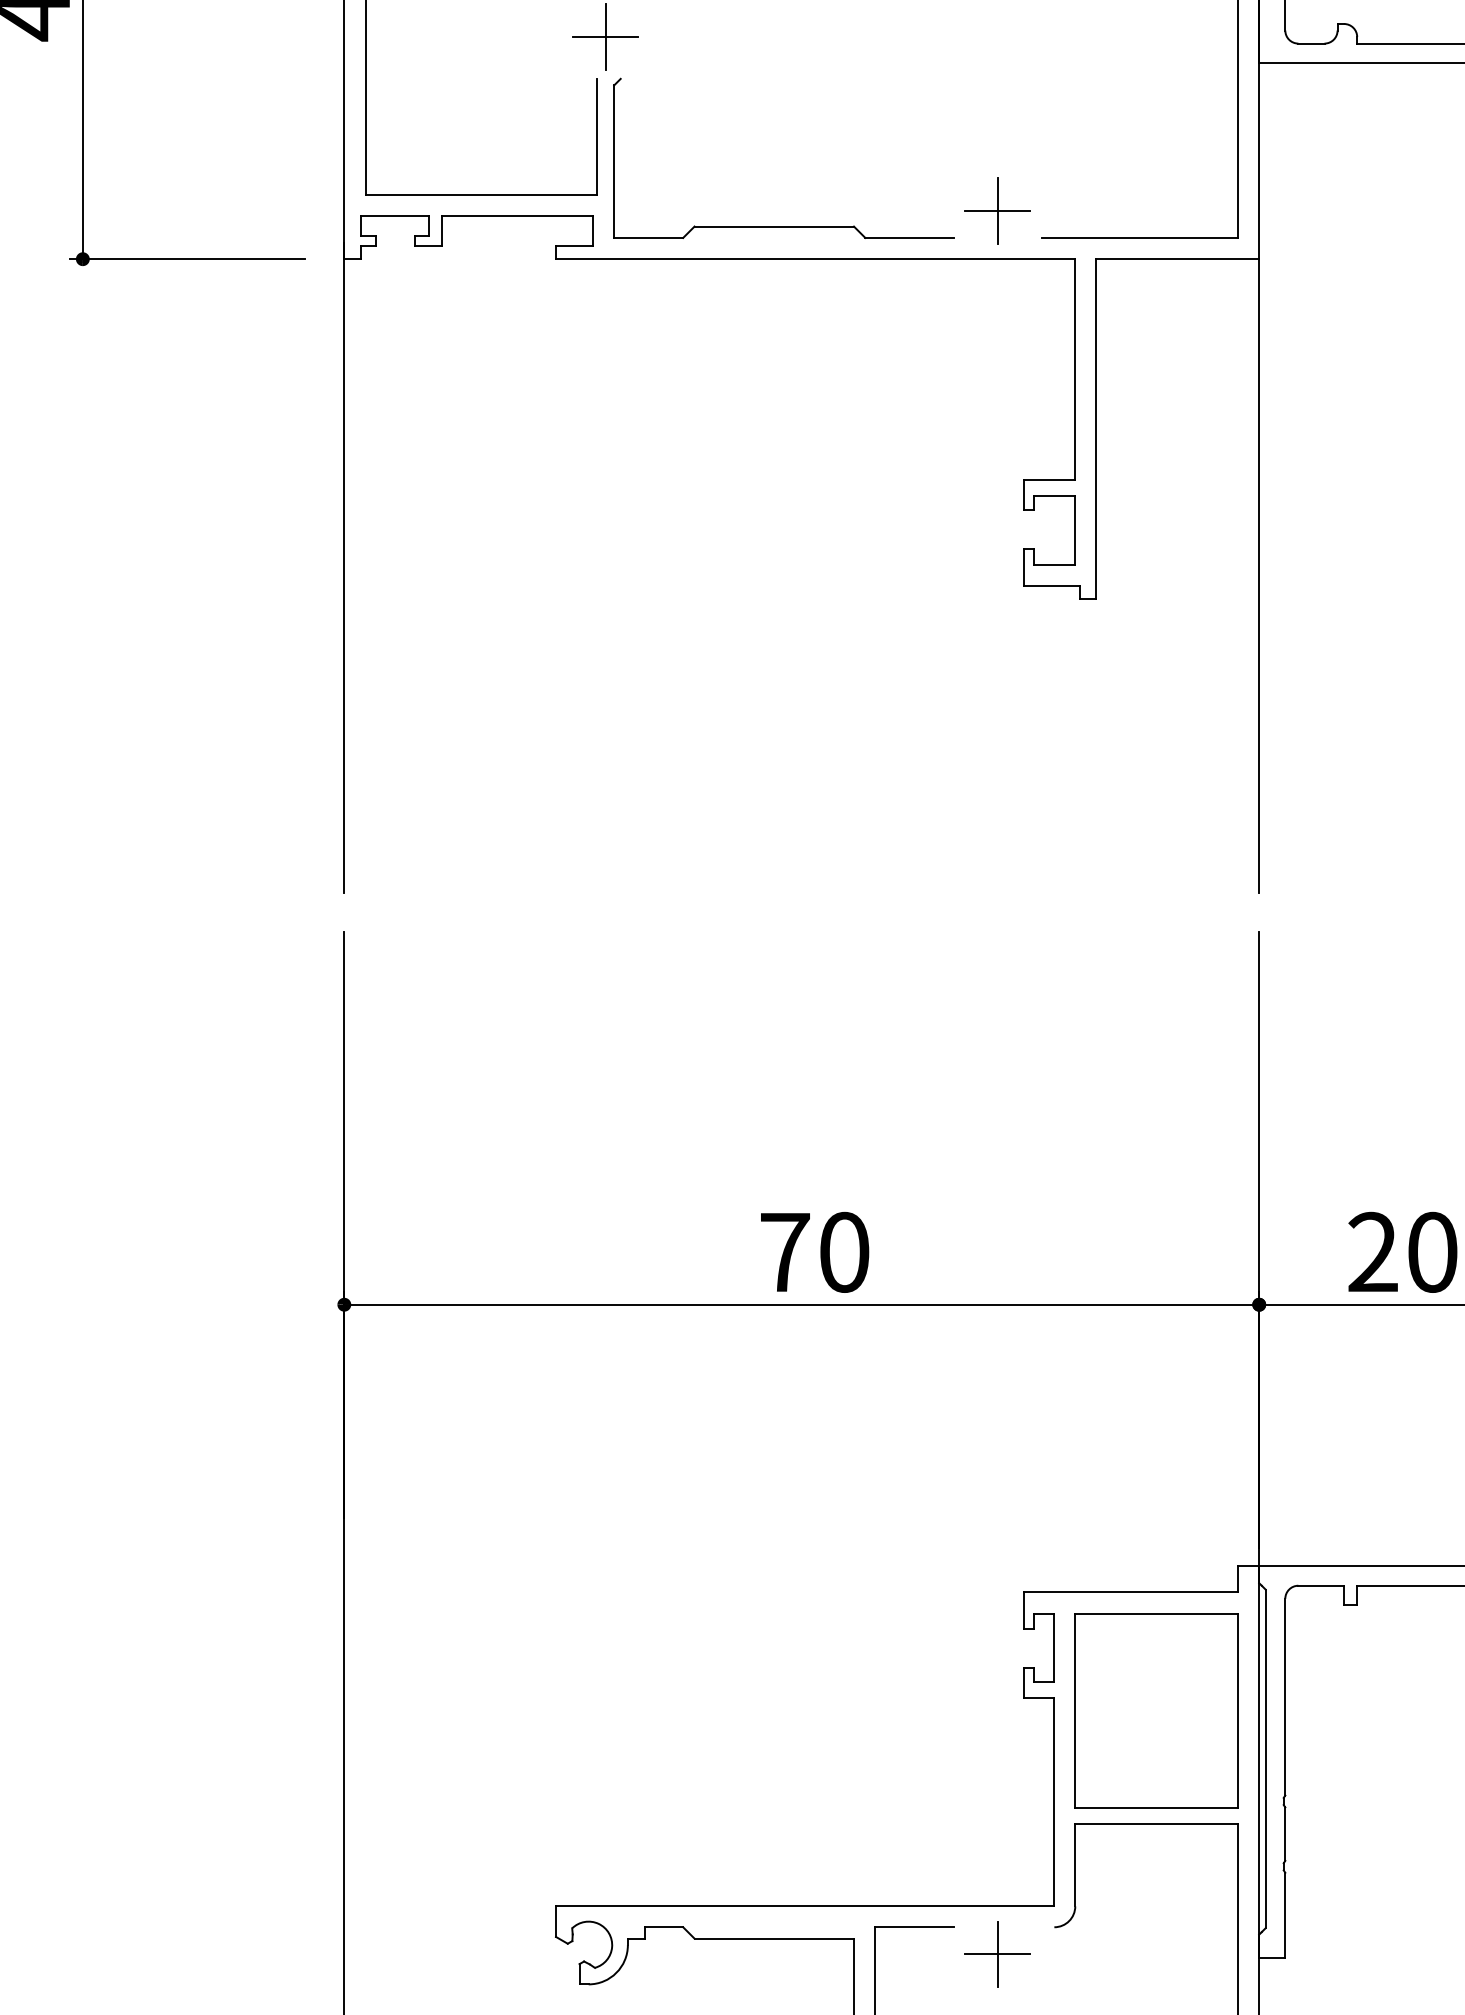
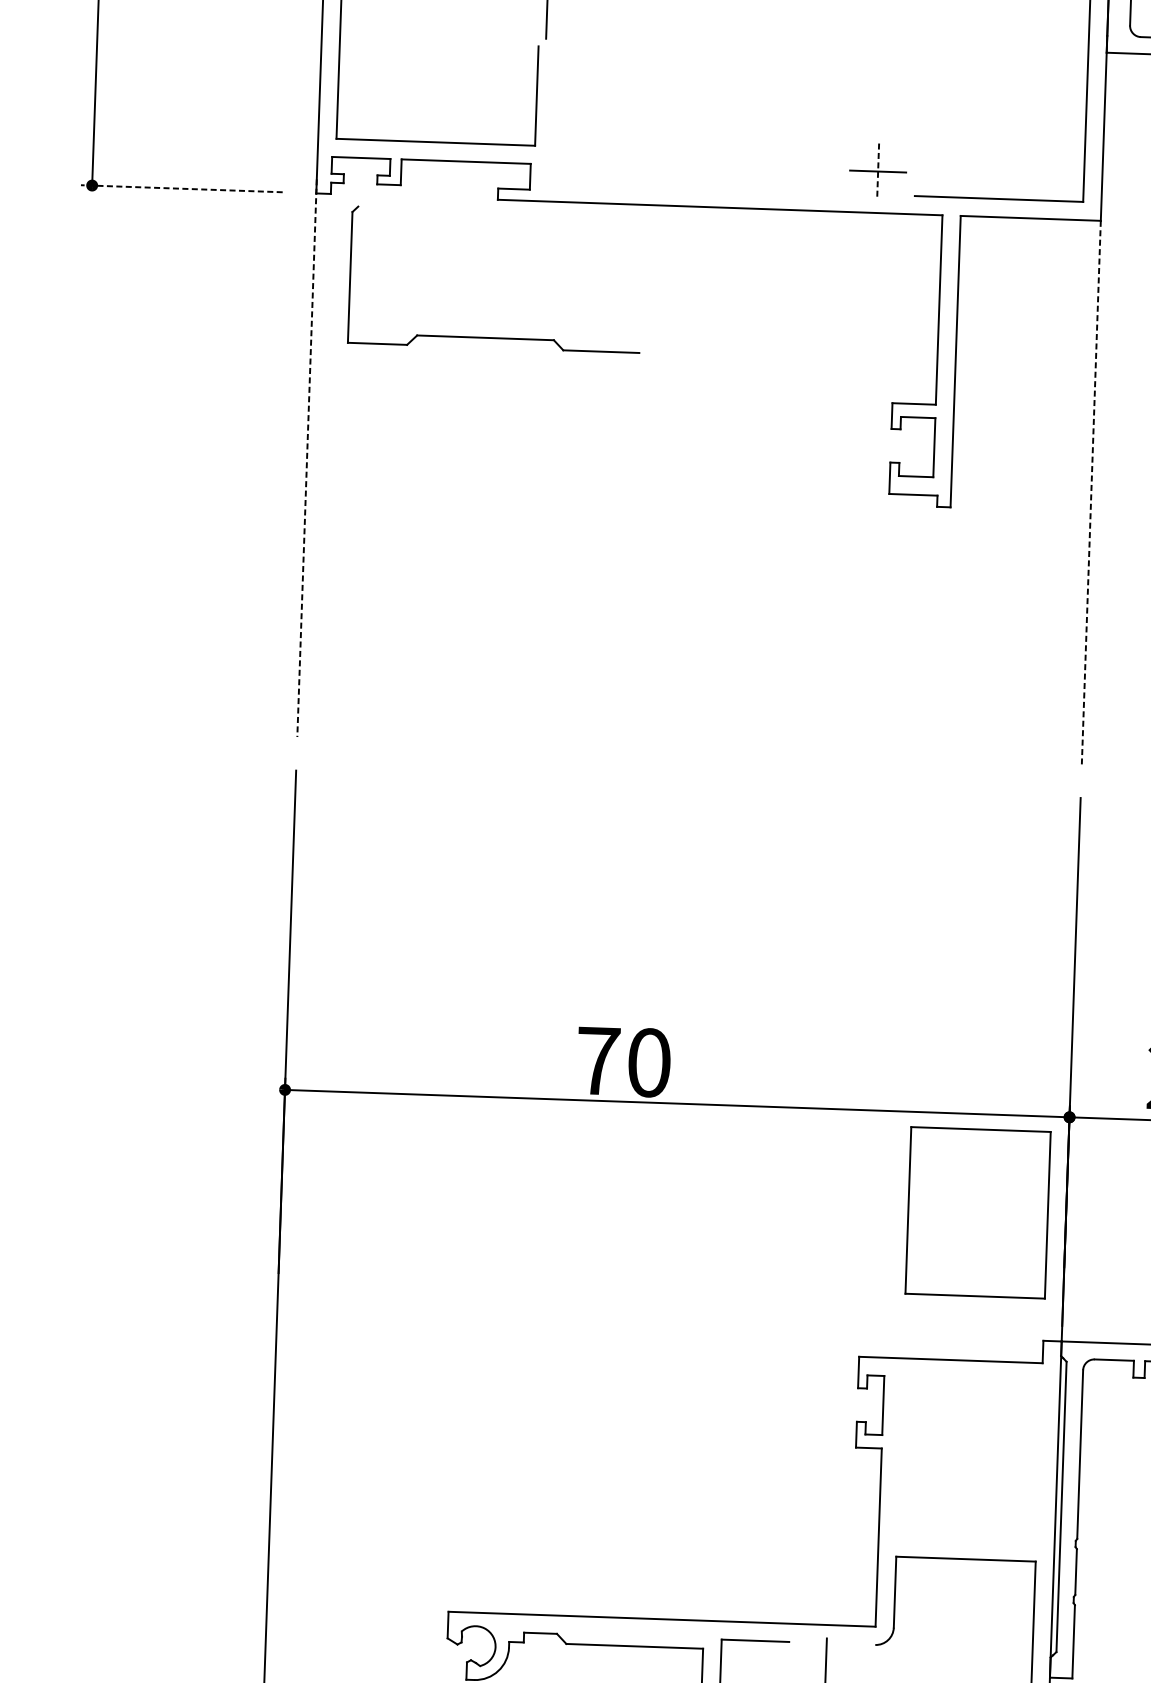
line: (605, 37) -> (546, 11), removed
line: (997, 210) -> (877, 171), solid -> dashed
part: (783, 226) -> (493, 338), moved
line: (187, 259) -> (181, 188), solid -> dashed
line: (344, 568) -> (307, 458), solid -> dashed
line: (1259, 576) -> (1091, 492), solid -> dashed
text: (815, 1251) -> (624, 1061), moved
part: (1156, 1710) -> (978, 1212), moved
line: (997, 1954) -> (825, 1666), removed

